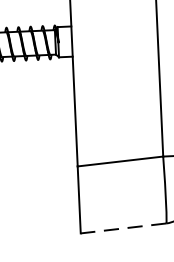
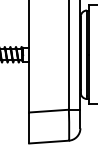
line: (124, 229) -> (49, 142), dashed -> solid

